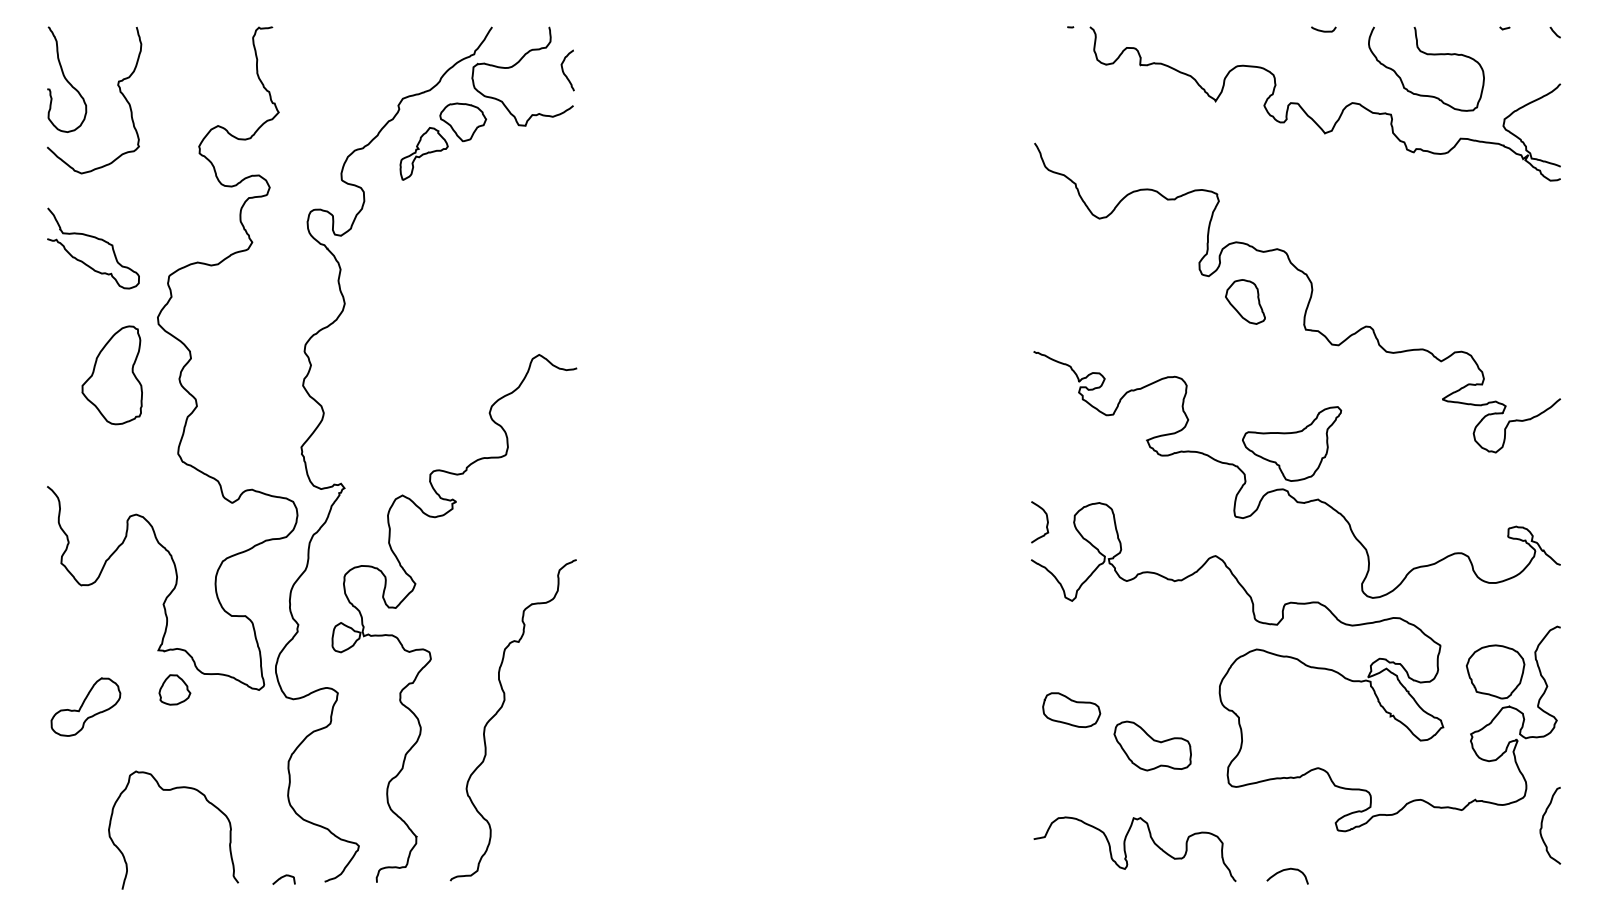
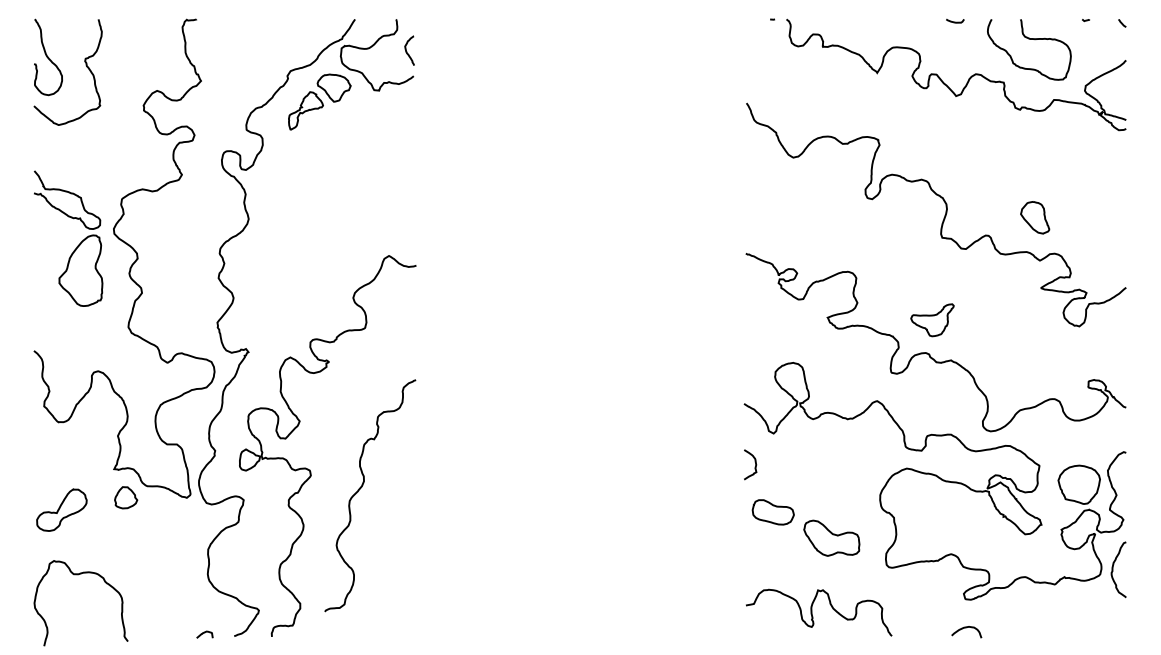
curve: (97, 239) -> (70, 193), moved
part: (1245, 301) -> (1035, 217), moved
part: (1292, 443) -> (932, 319), size x0.6
curve: (1046, 523) -> (755, 465), moved
curve: (499, 711) -> (360, 489), moved
curve: (171, 790) -> (79, 574), moved
curve: (1542, 825) -> (1113, 569), moved
curve: (1287, 870) -> (966, 628), moved

